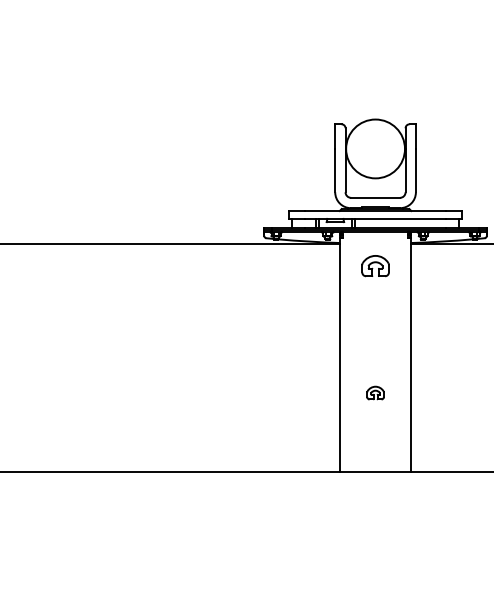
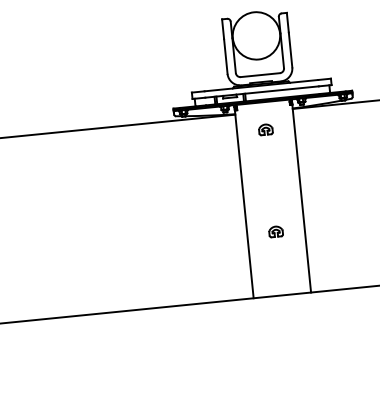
part: (375, 265) -> (265, 129), size x0.62

